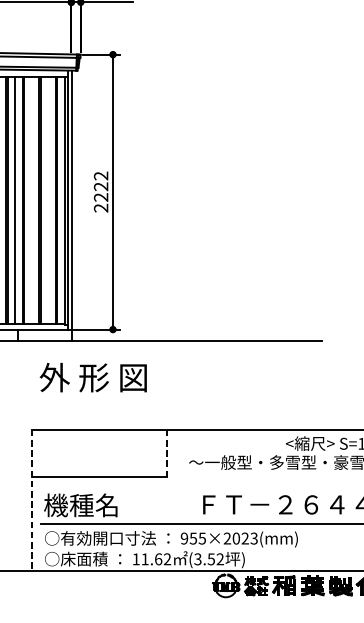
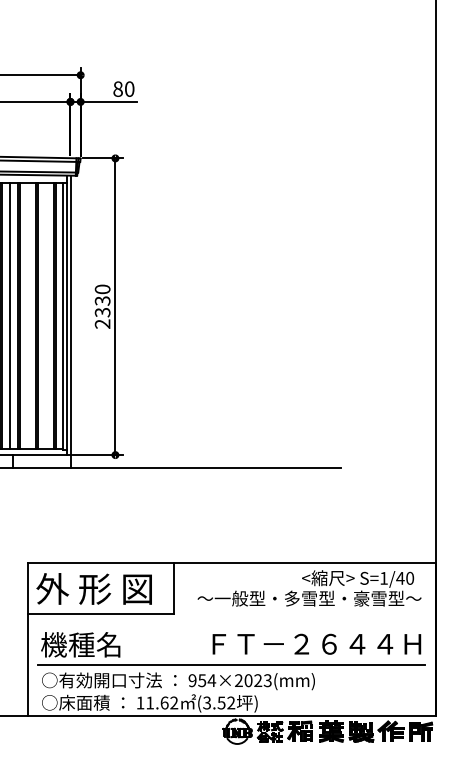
text: (101, 186) -> (102, 300), 2222 -> 2330
text: (92, 377) -> (93, 588), moved
line: (166, 454) -> (173, 589), dashed -> solid
line: (32, 501) -> (28, 640), dashed -> solid
text: (202, 538) -> (211, 680), 955×2023(mm) -> 954×2023(mm)

